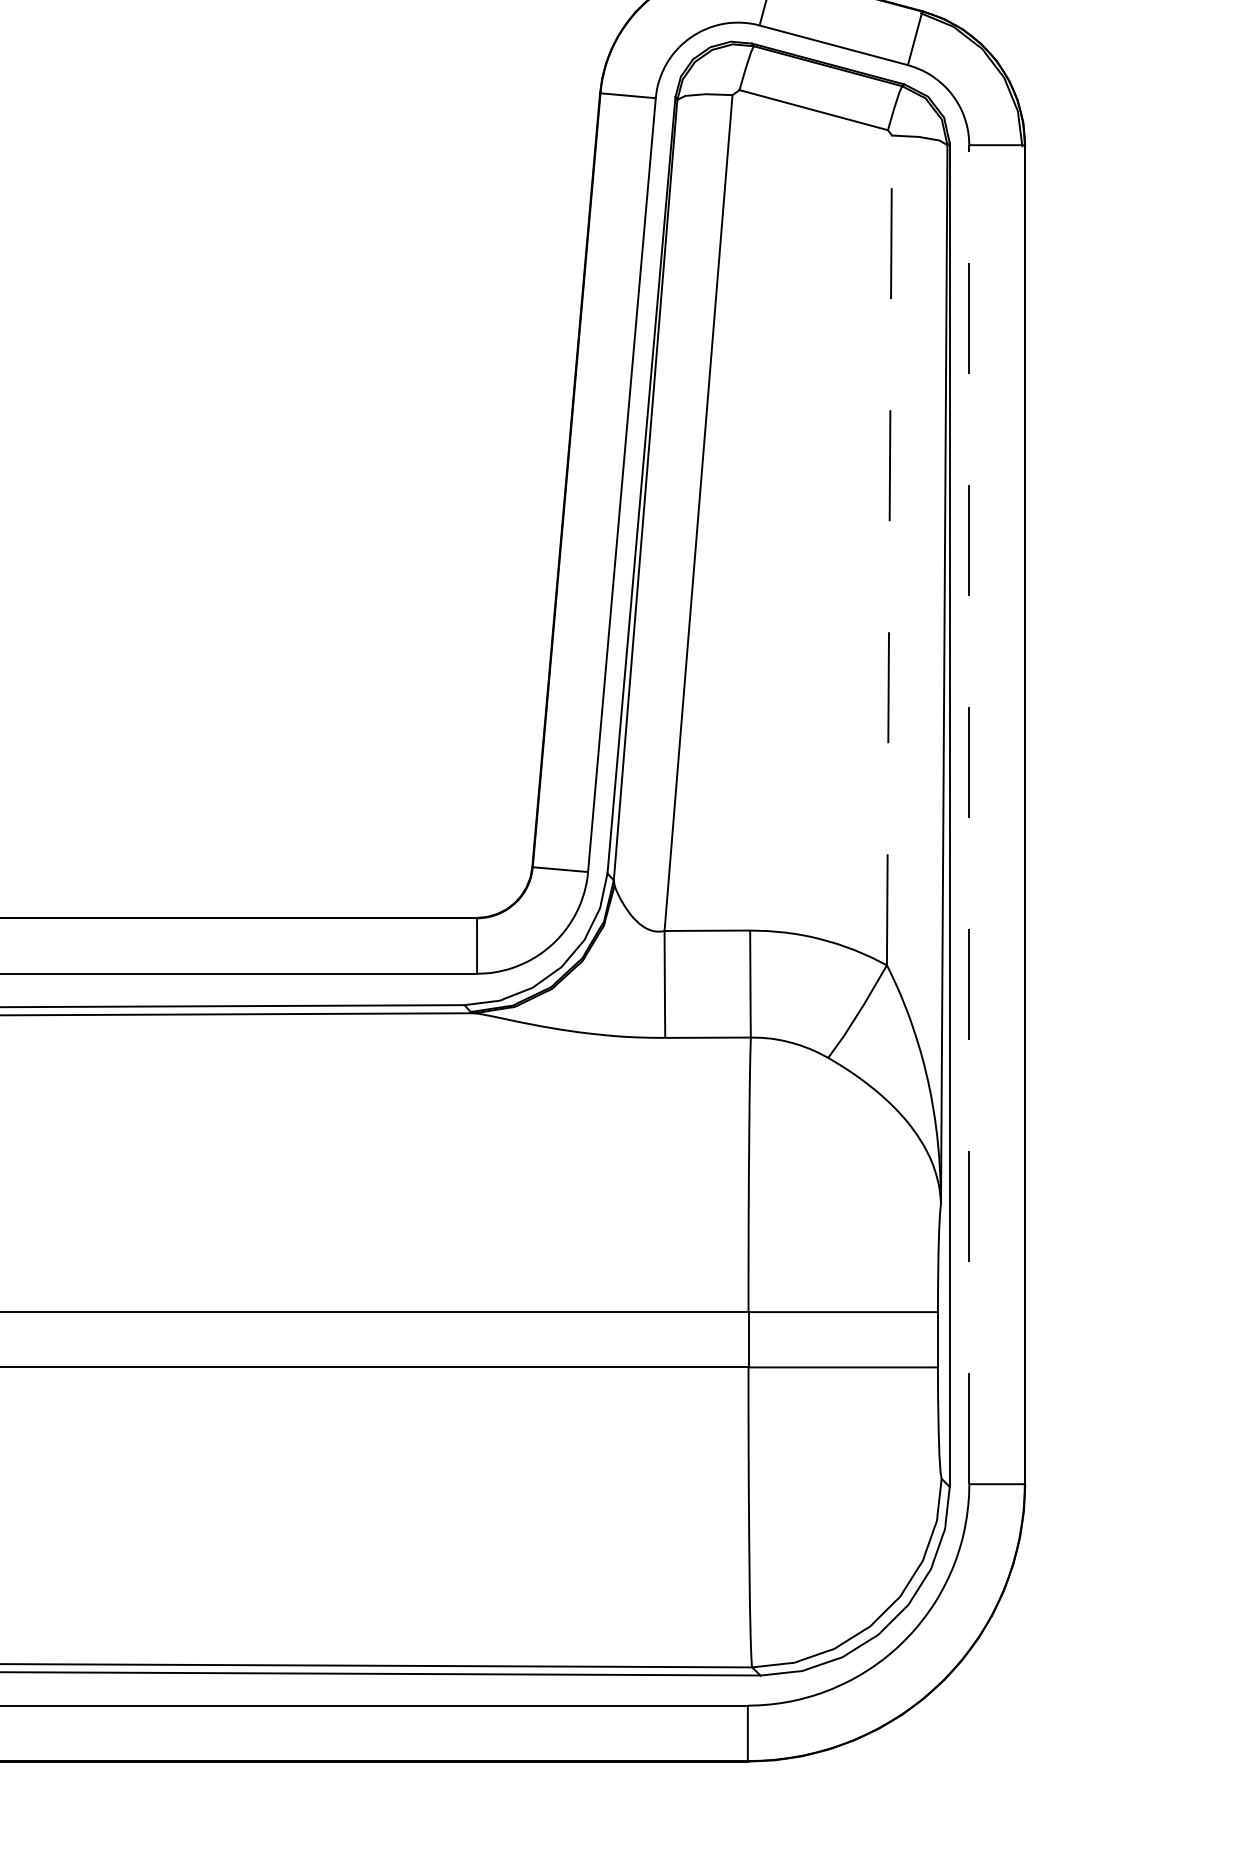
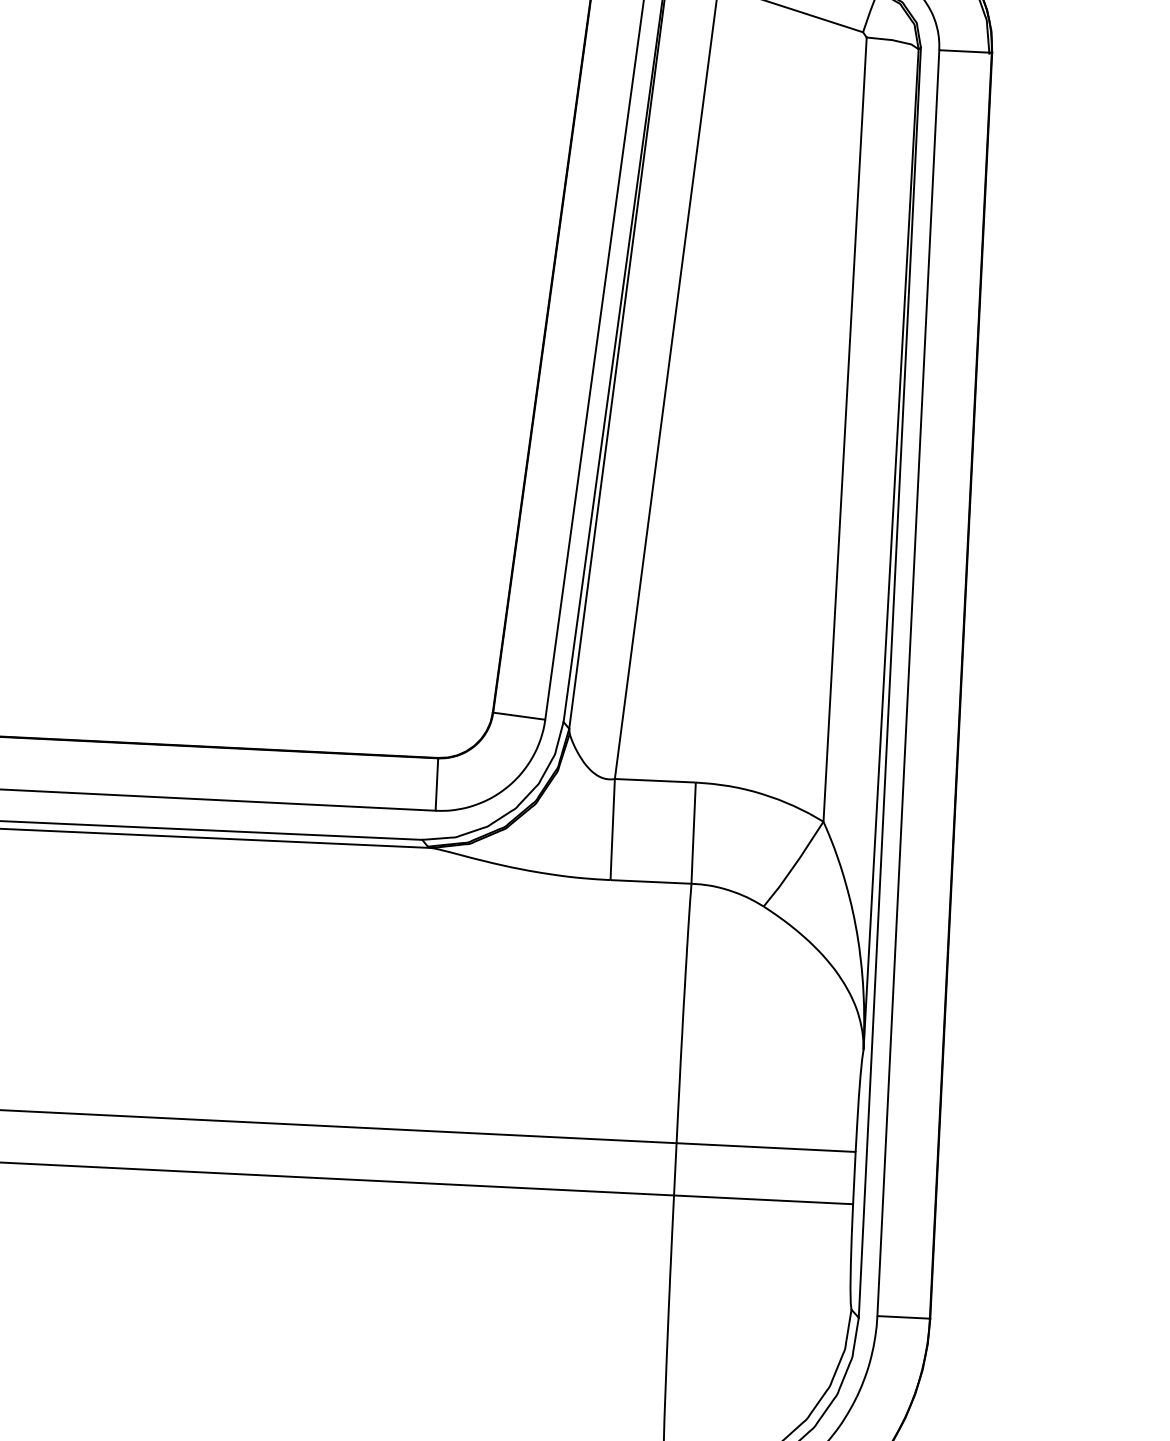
line: (889, 550) -> (845, 429), dashed -> solid
line: (969, 814) -> (908, 682), dashed -> solid

